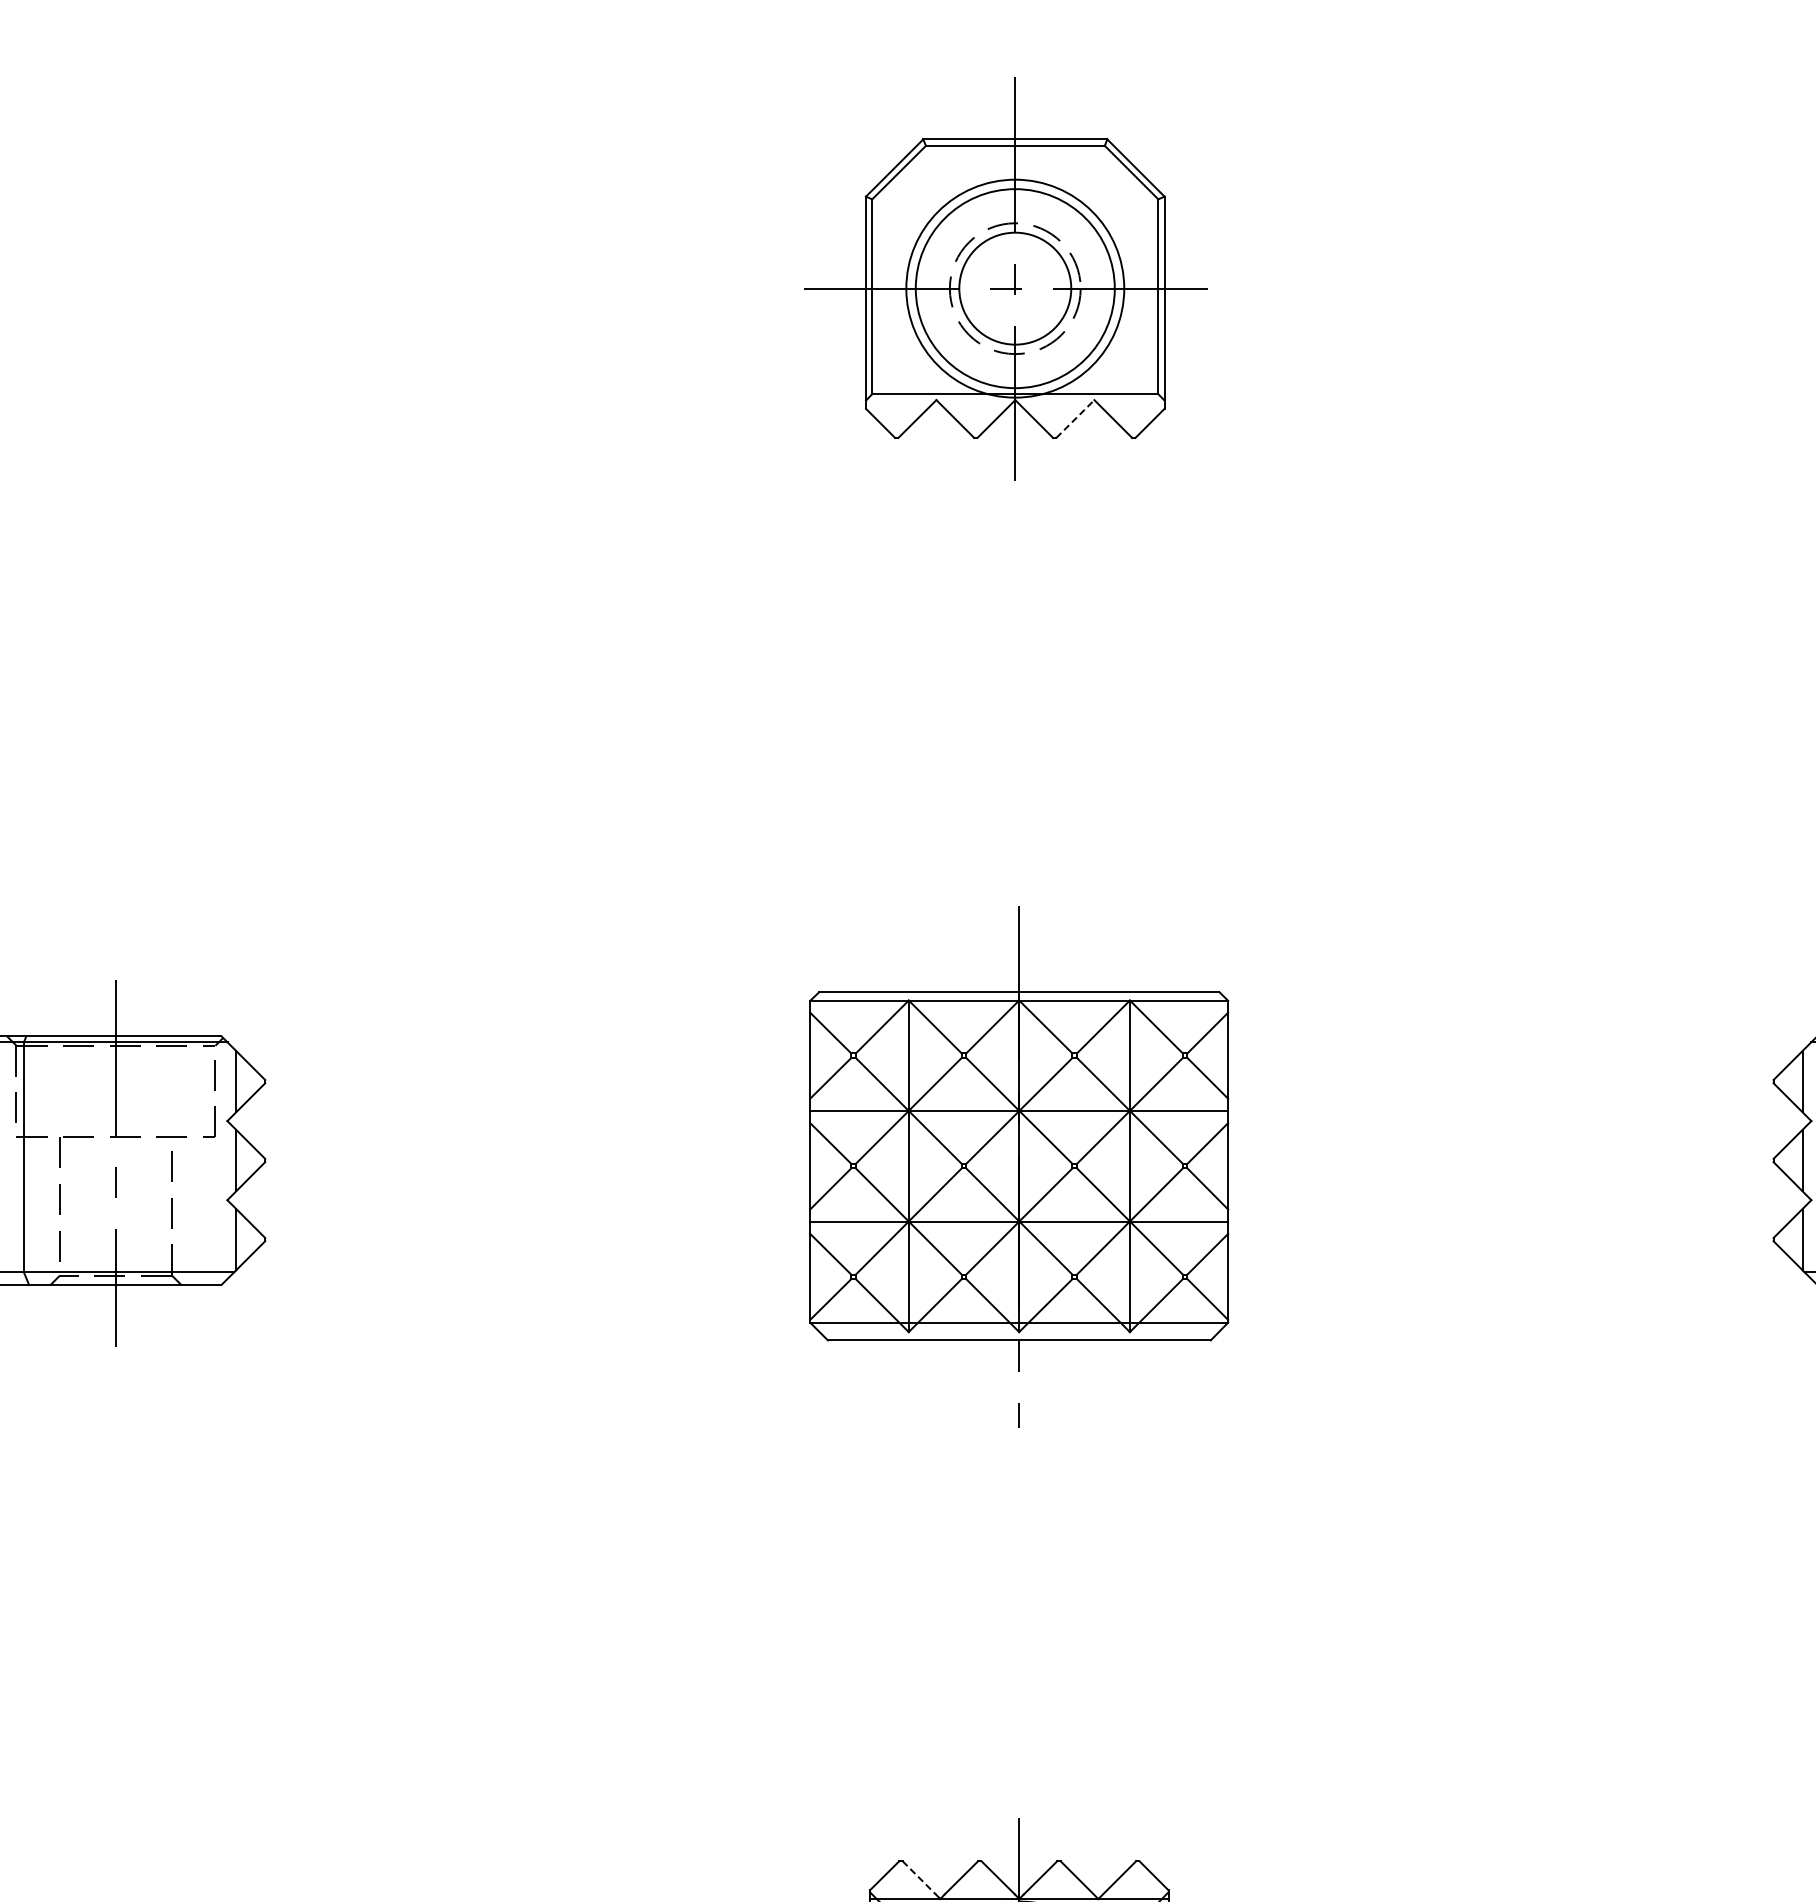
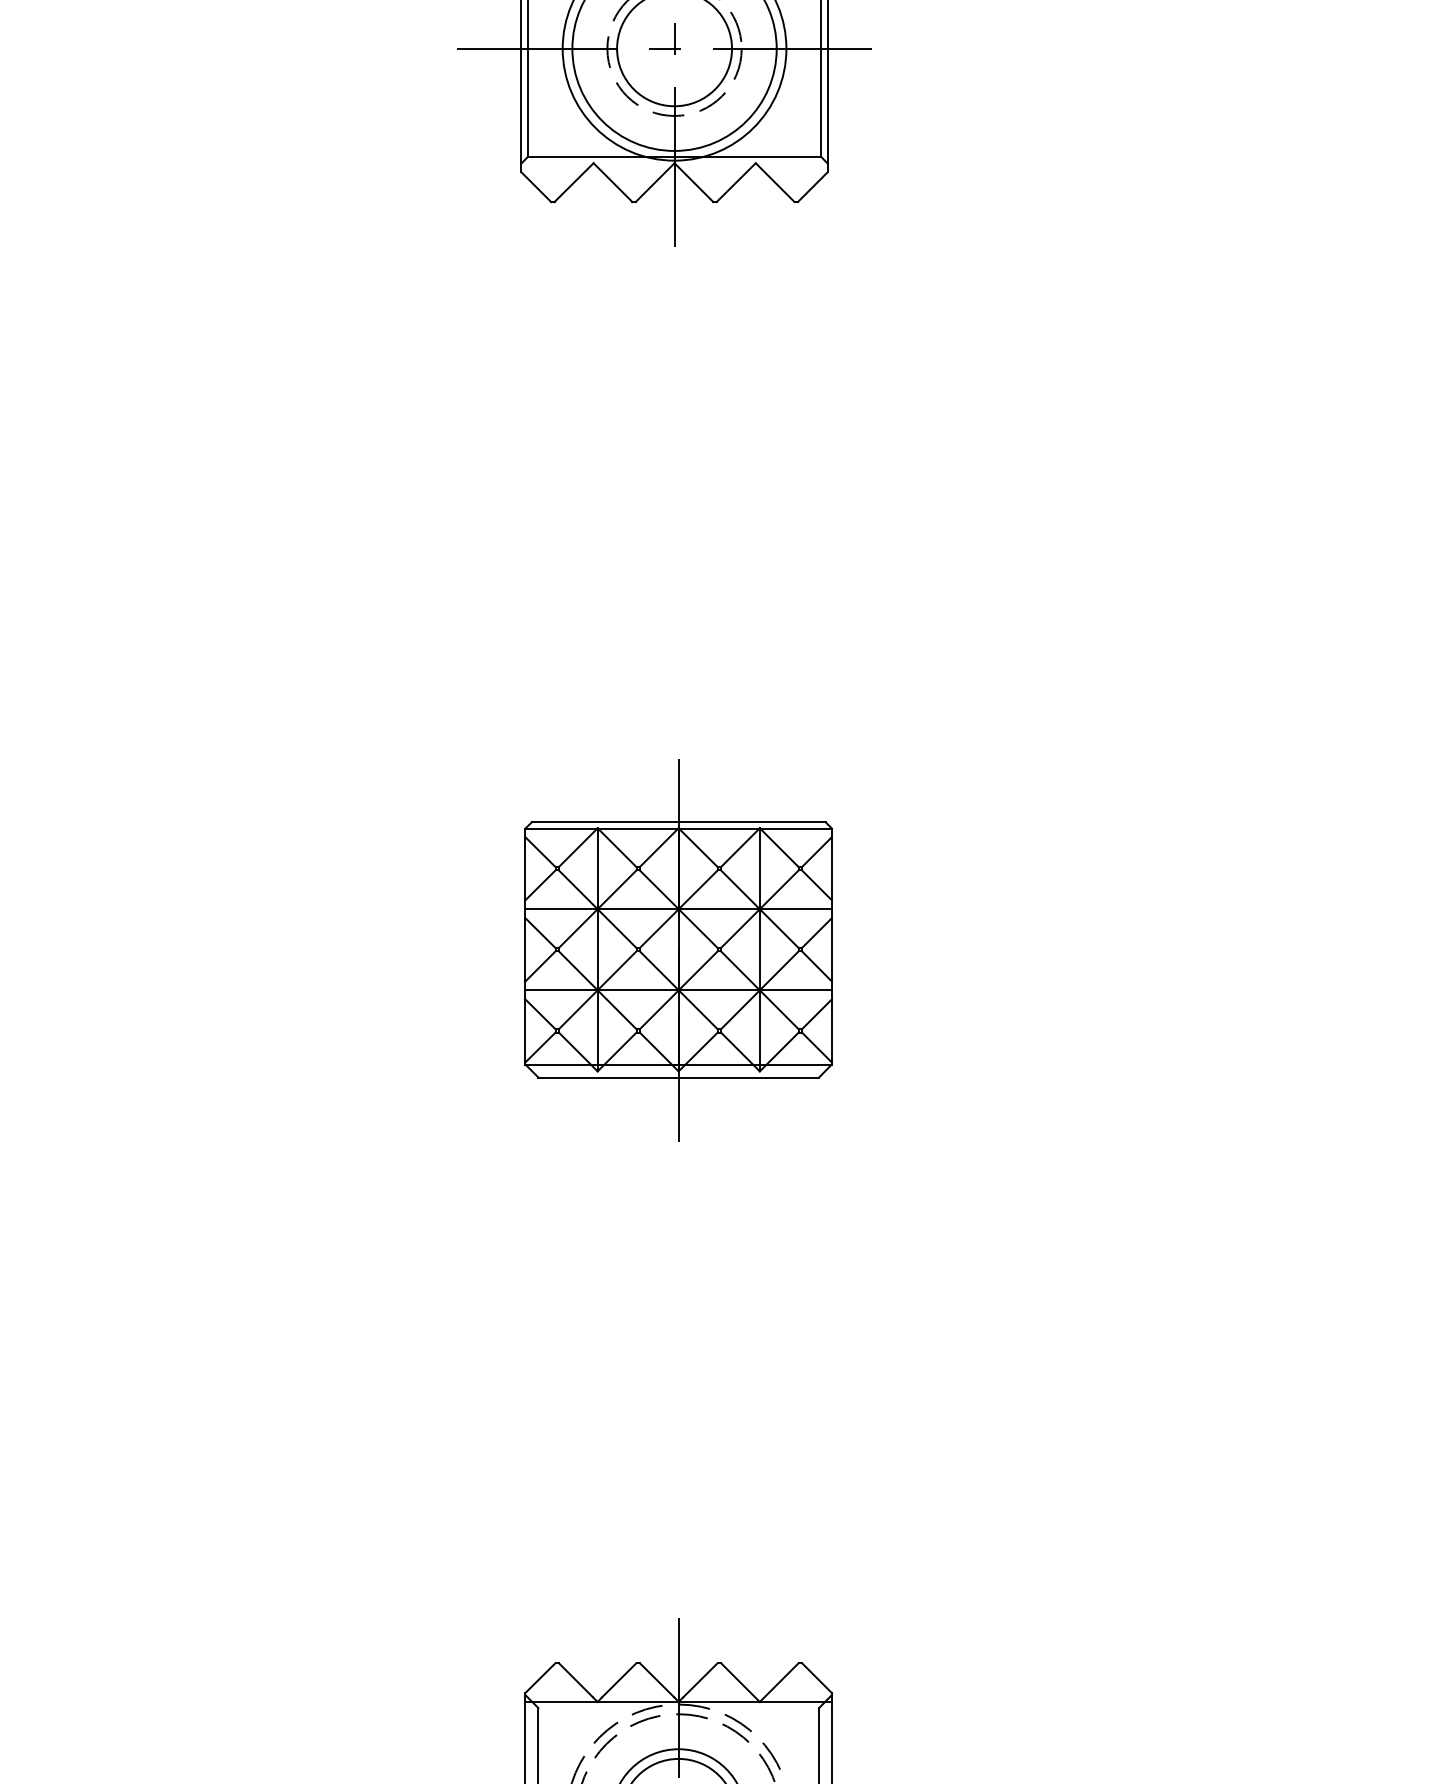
line: (1075, 419) -> (736, 183), dashed -> solid
part: (1019, 1166) -> (678, 949), size x0.71
line: (919, 1877) -> (576, 1679), dashed -> solid

